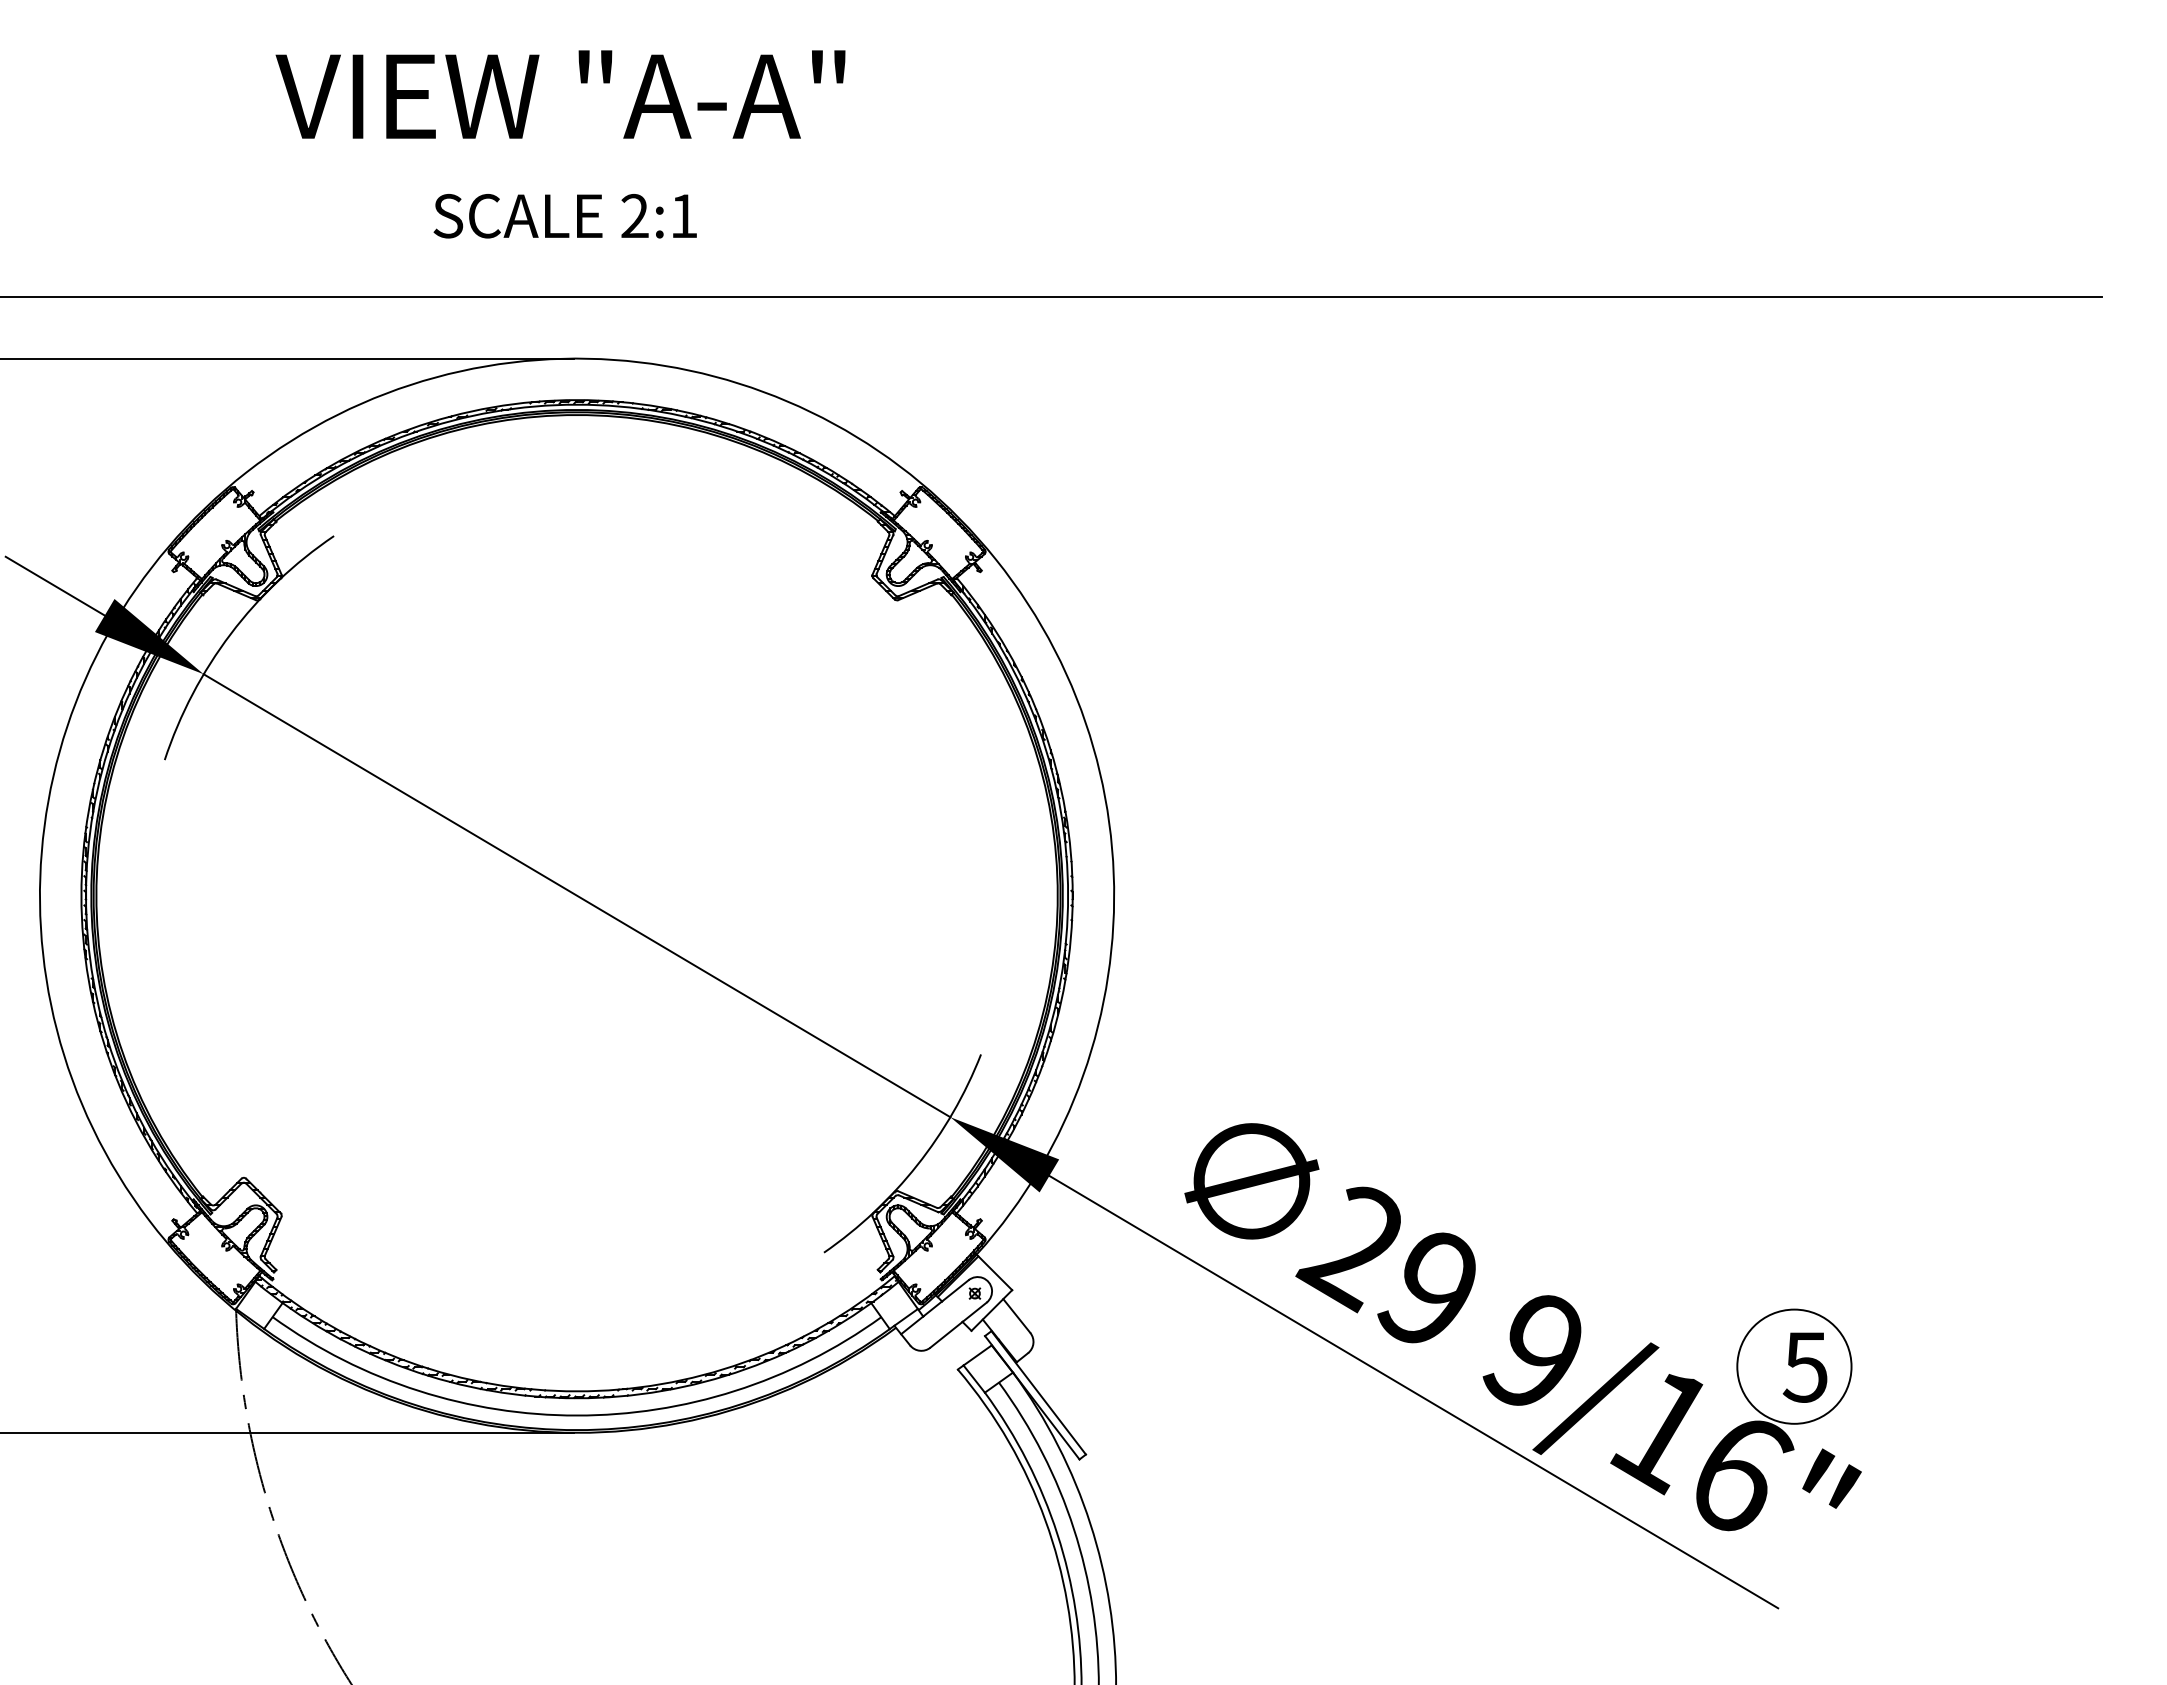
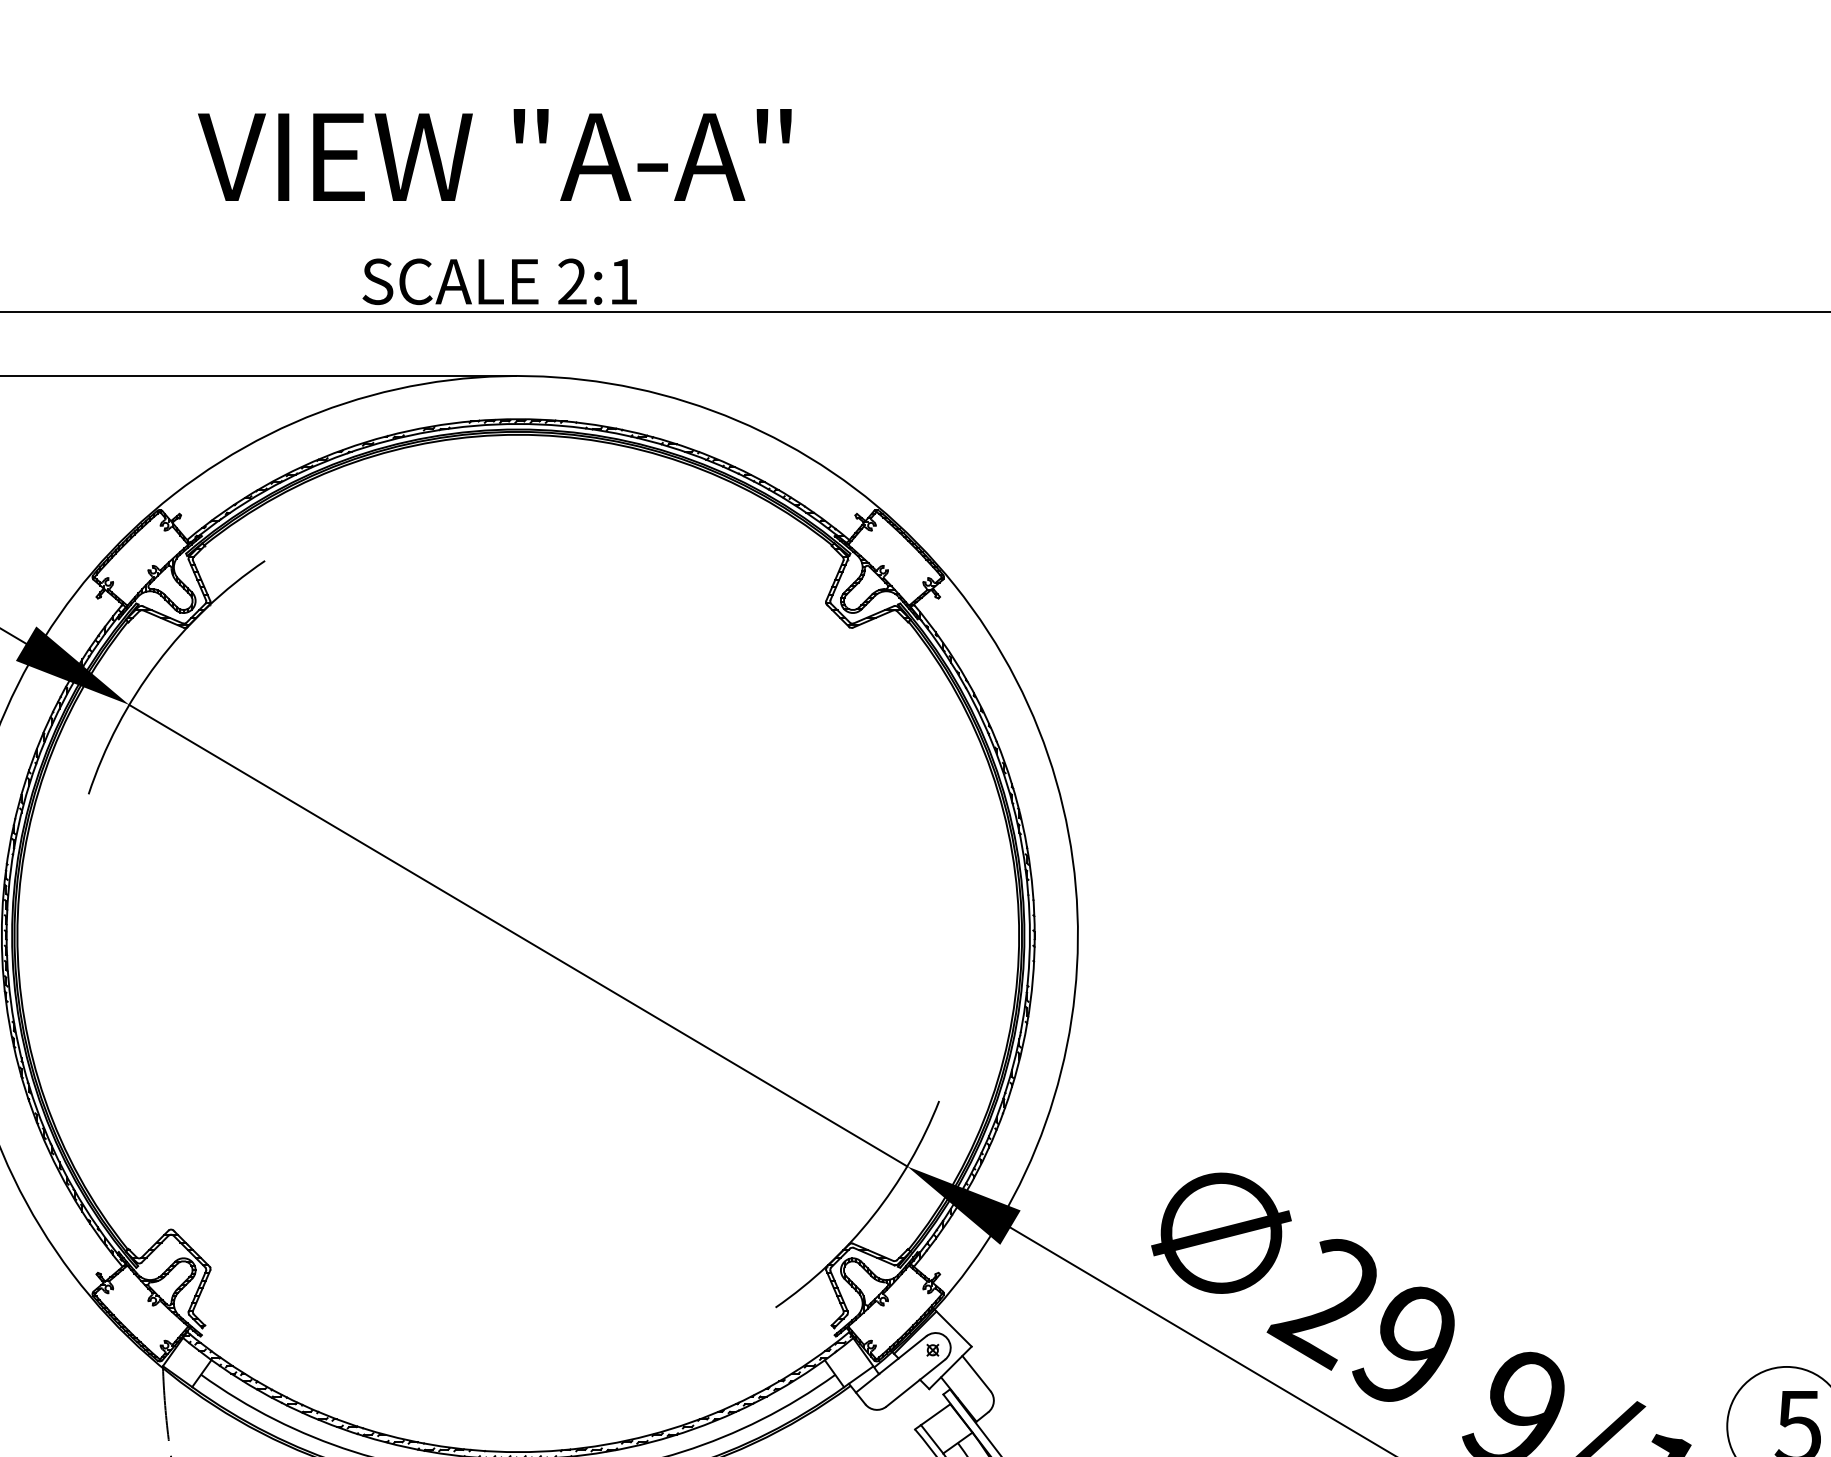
text: (560, 144) -> (494, 207), moved

